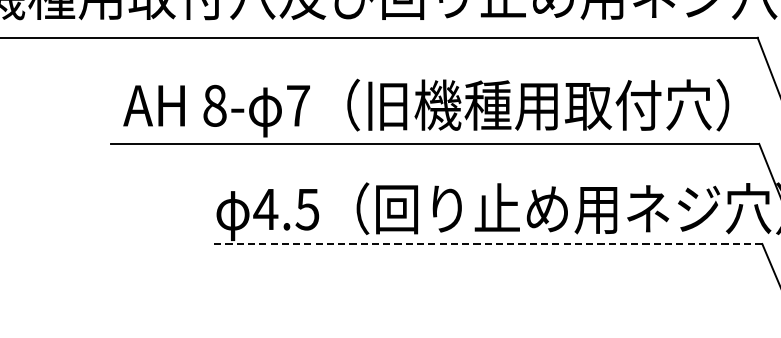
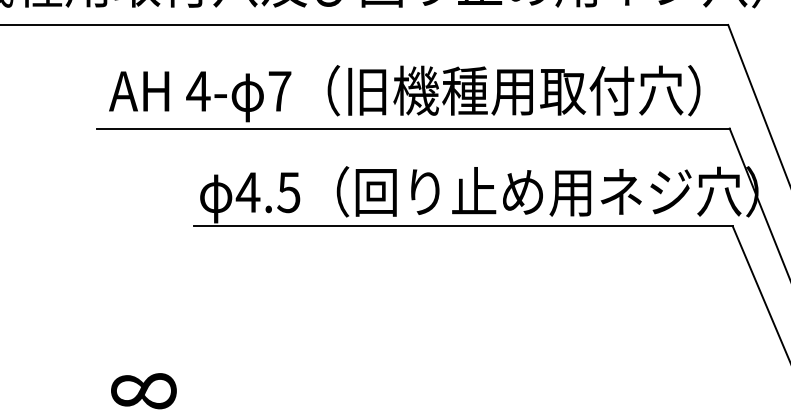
text: (214, 105) -> (198, 91), 8- -> 4-
line: (486, 244) -> (463, 226), dashed -> solid

